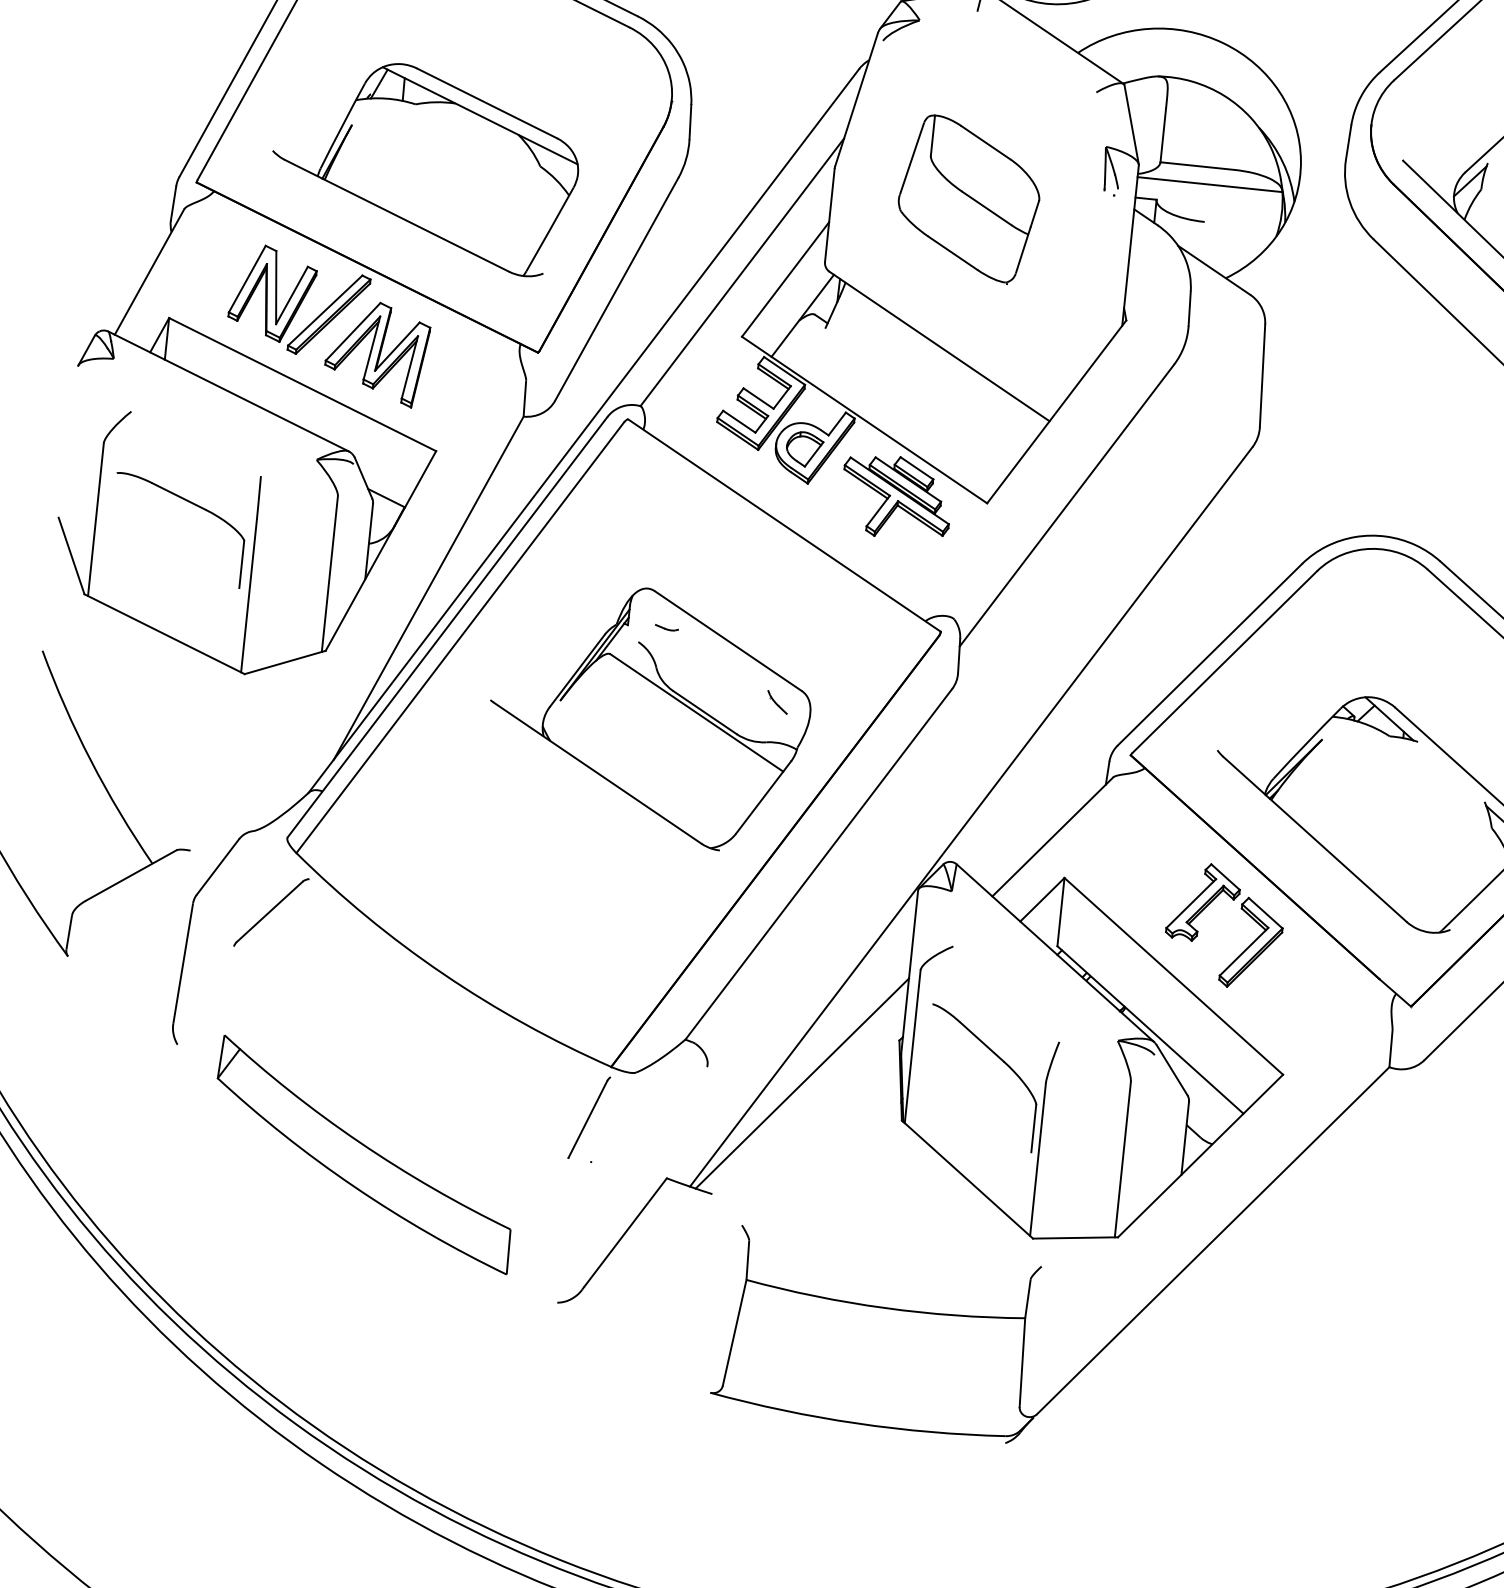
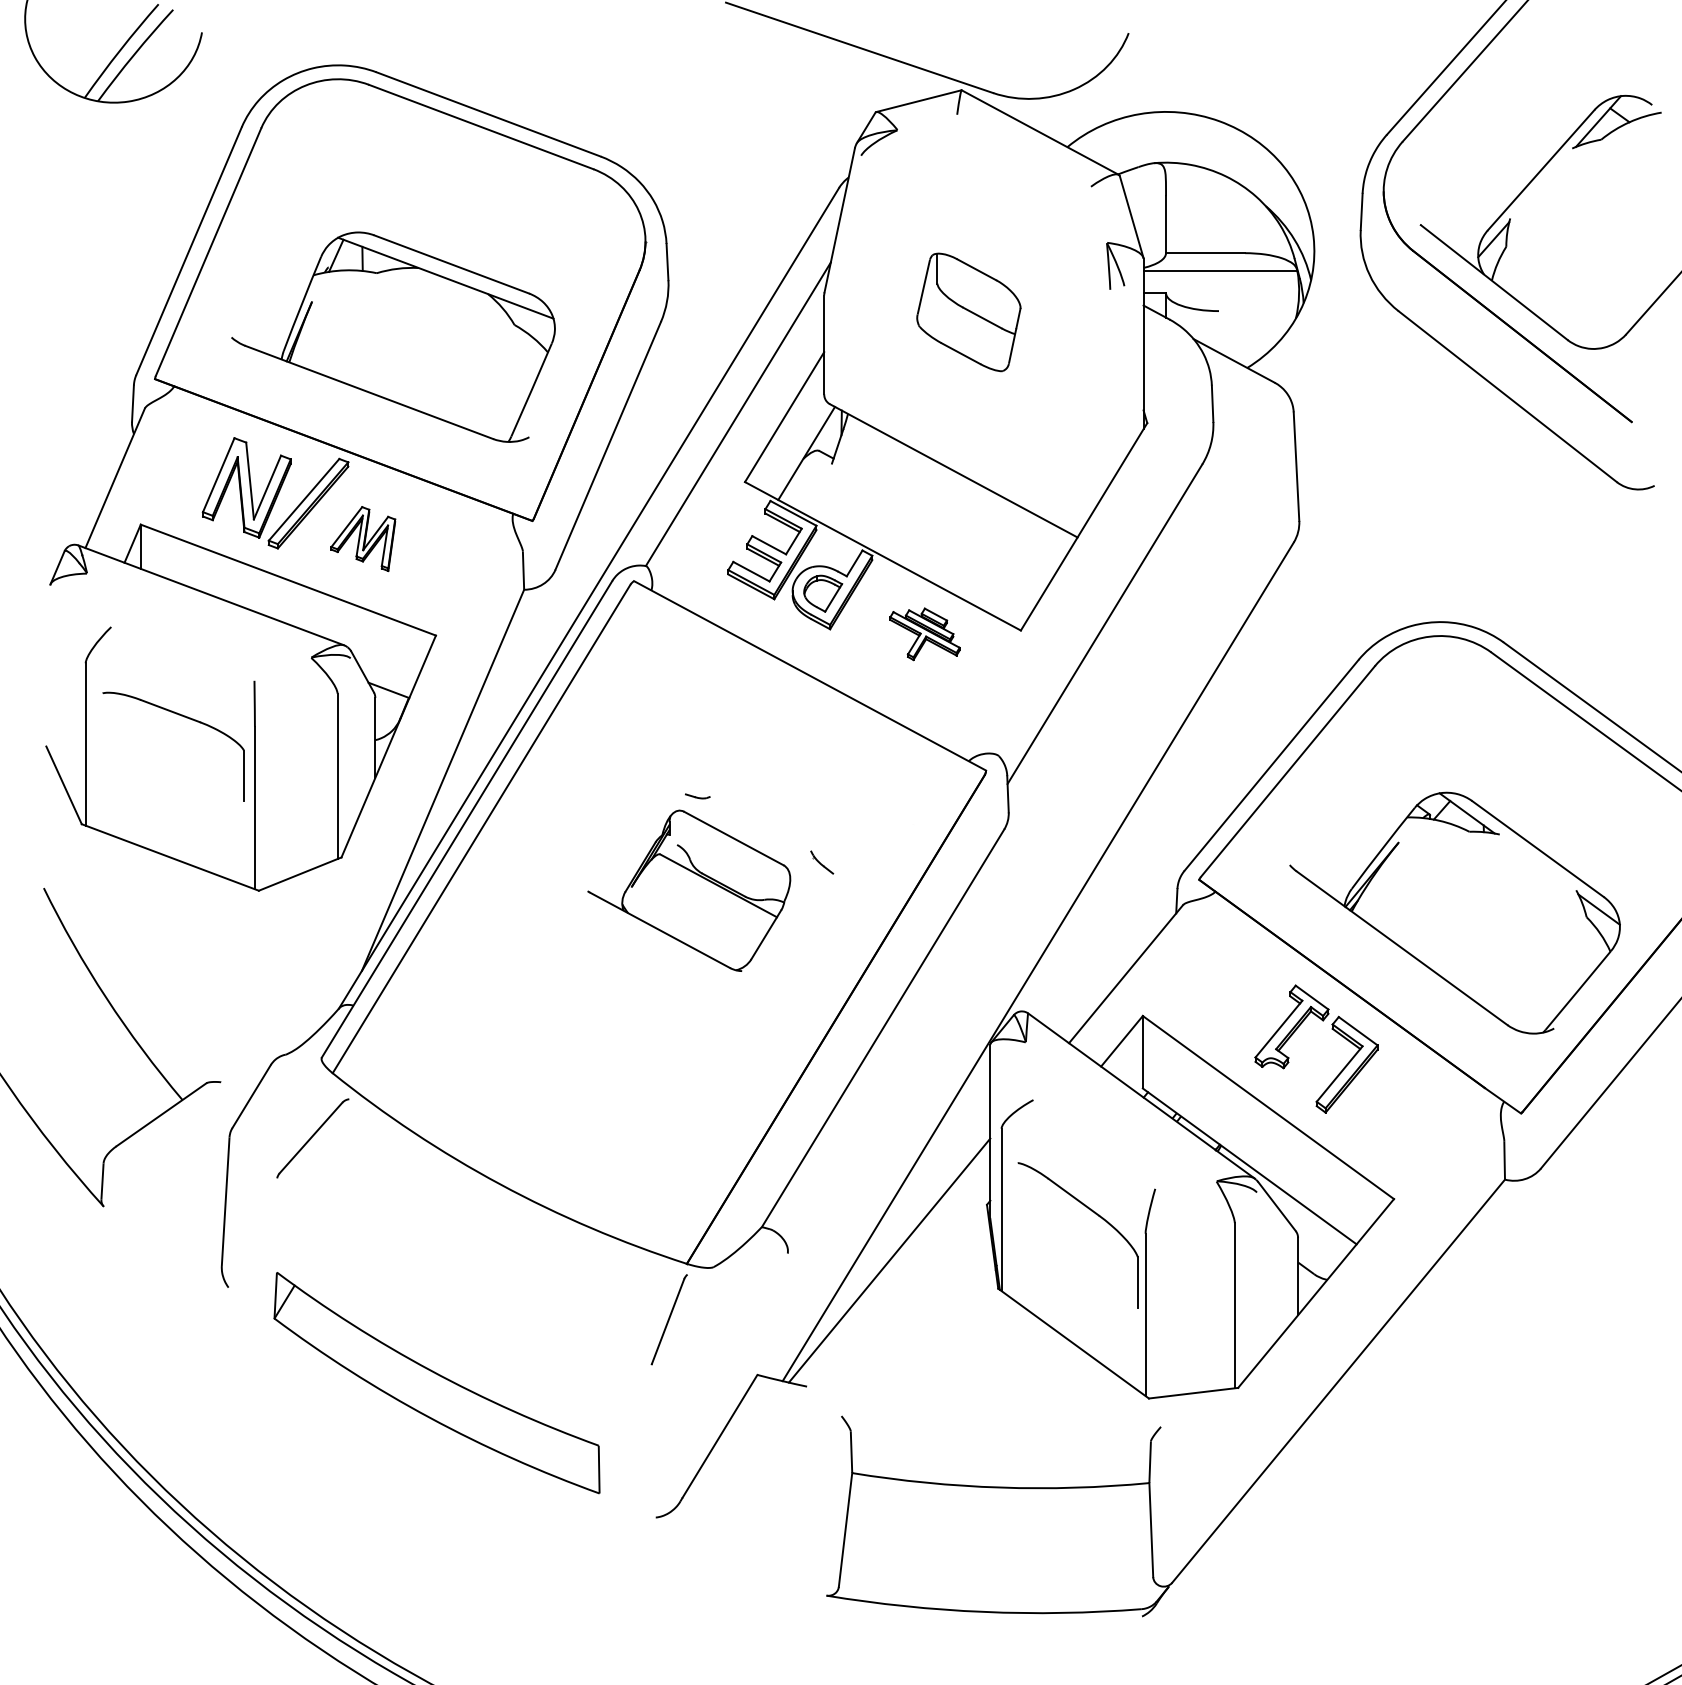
part: (968, 198) -> (968, 312), size x0.7
part: (377, 352) -> (363, 538), size x0.6
part: (896, 497) -> (924, 634), size x0.6
part: (649, 715) -> (688, 890), size x0.6

